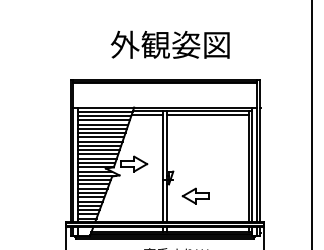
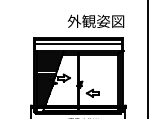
text: (169, 42) -> (95, 20), moved
line: (165, 93) -> (78, 44), added

